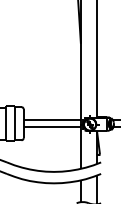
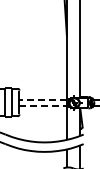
line: (52, 120) -> (43, 99), solid -> dashed
line: (52, 127) -> (43, 105), solid -> dashed

